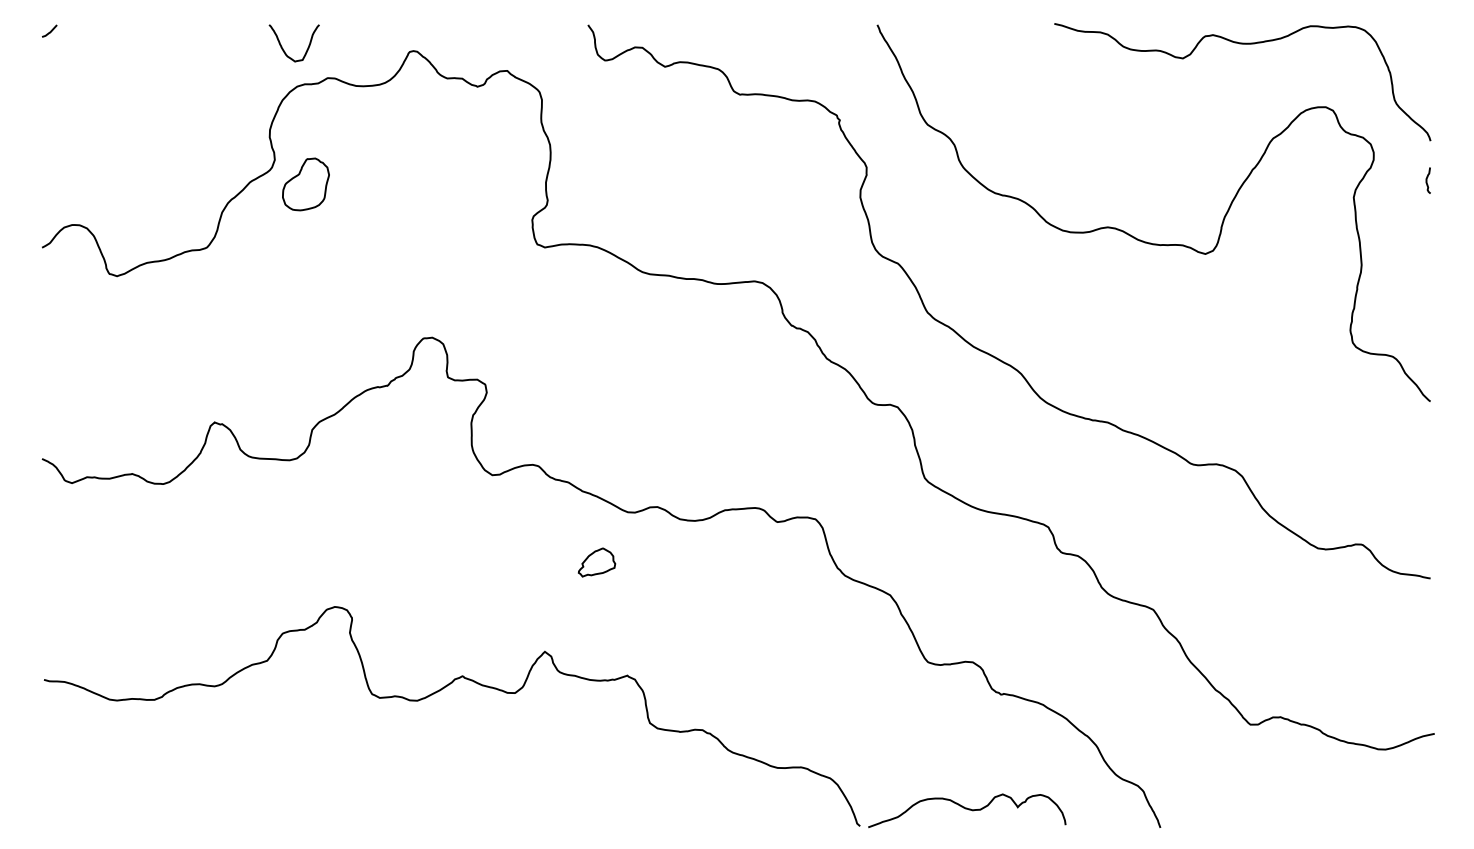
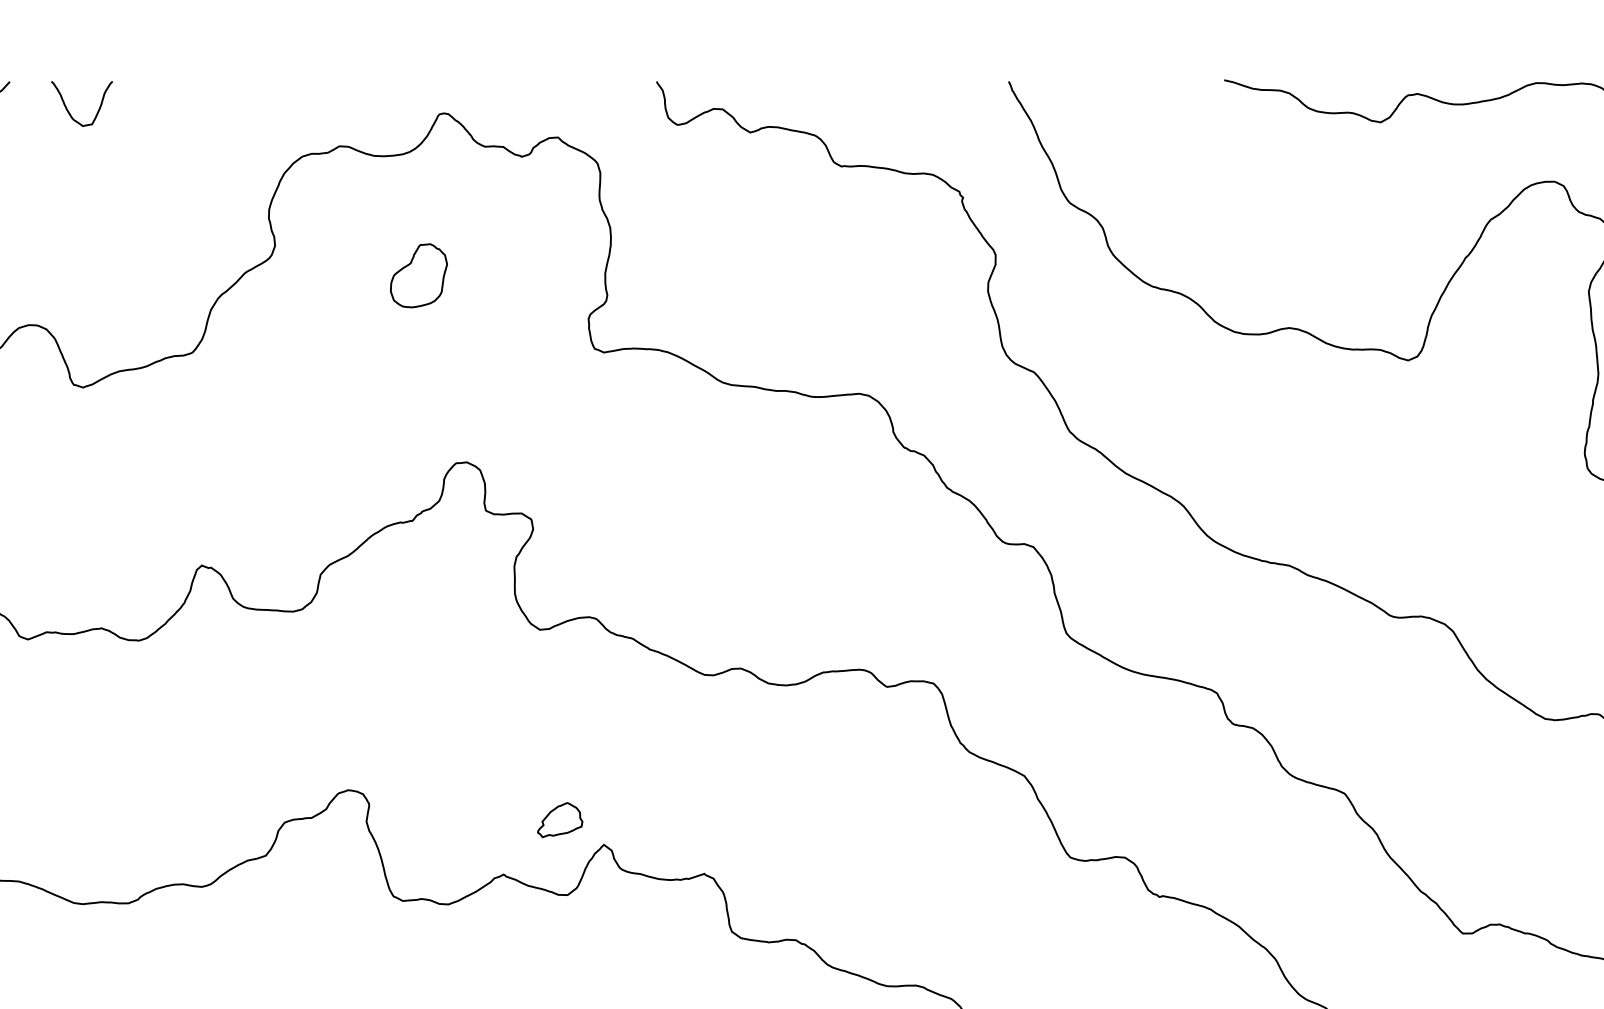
curve: (283, 48) -> (68, 110), moved
part: (305, 184) -> (418, 275), moved
part: (597, 562) -> (560, 820), moved

